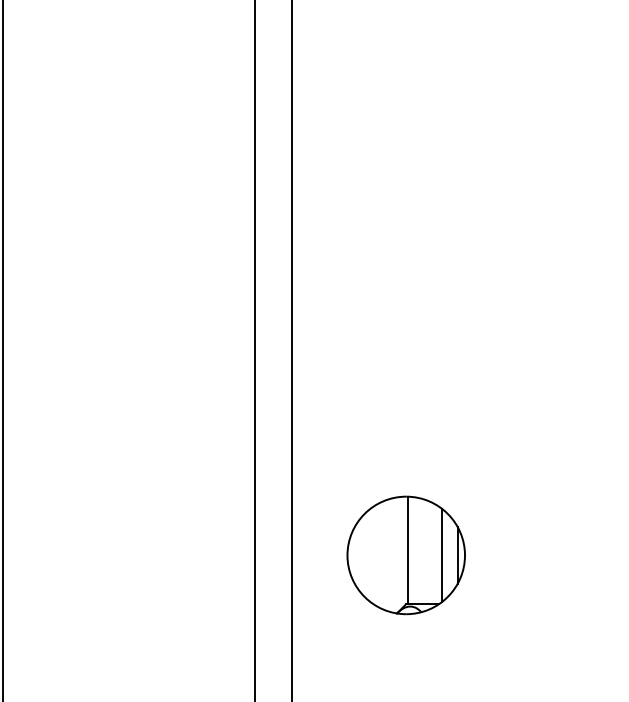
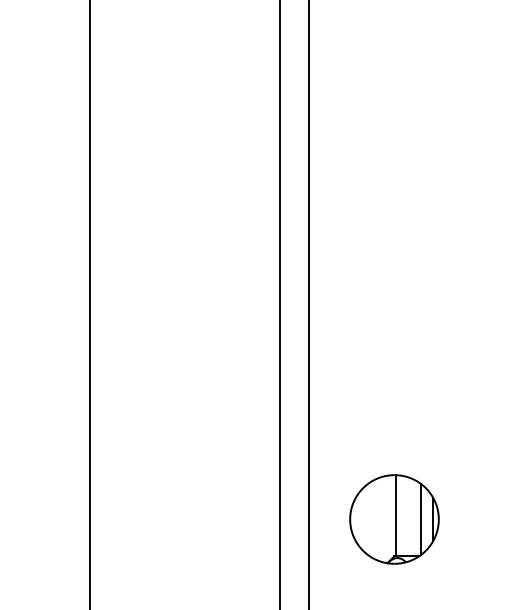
part: (406, 555) -> (394, 519), moved

